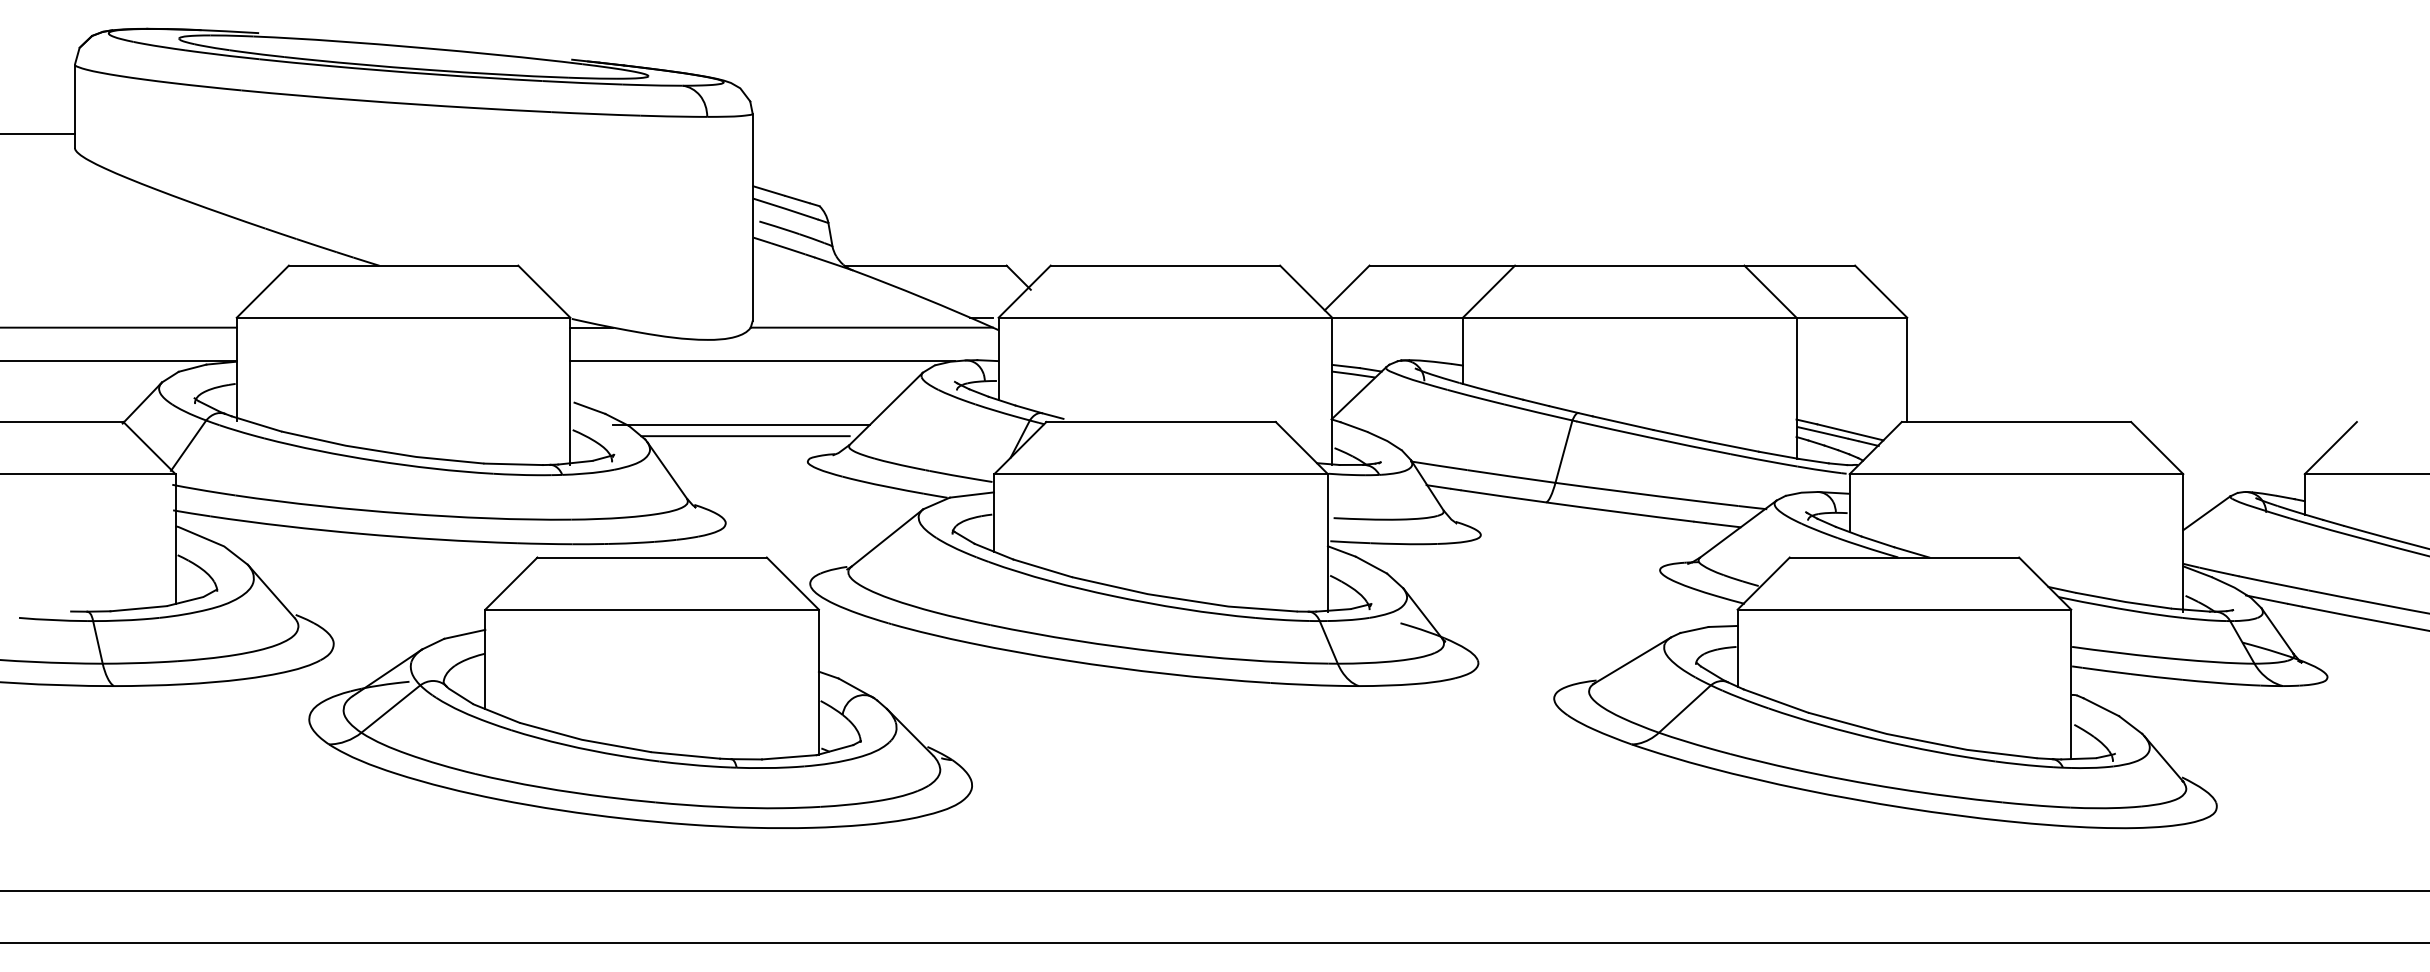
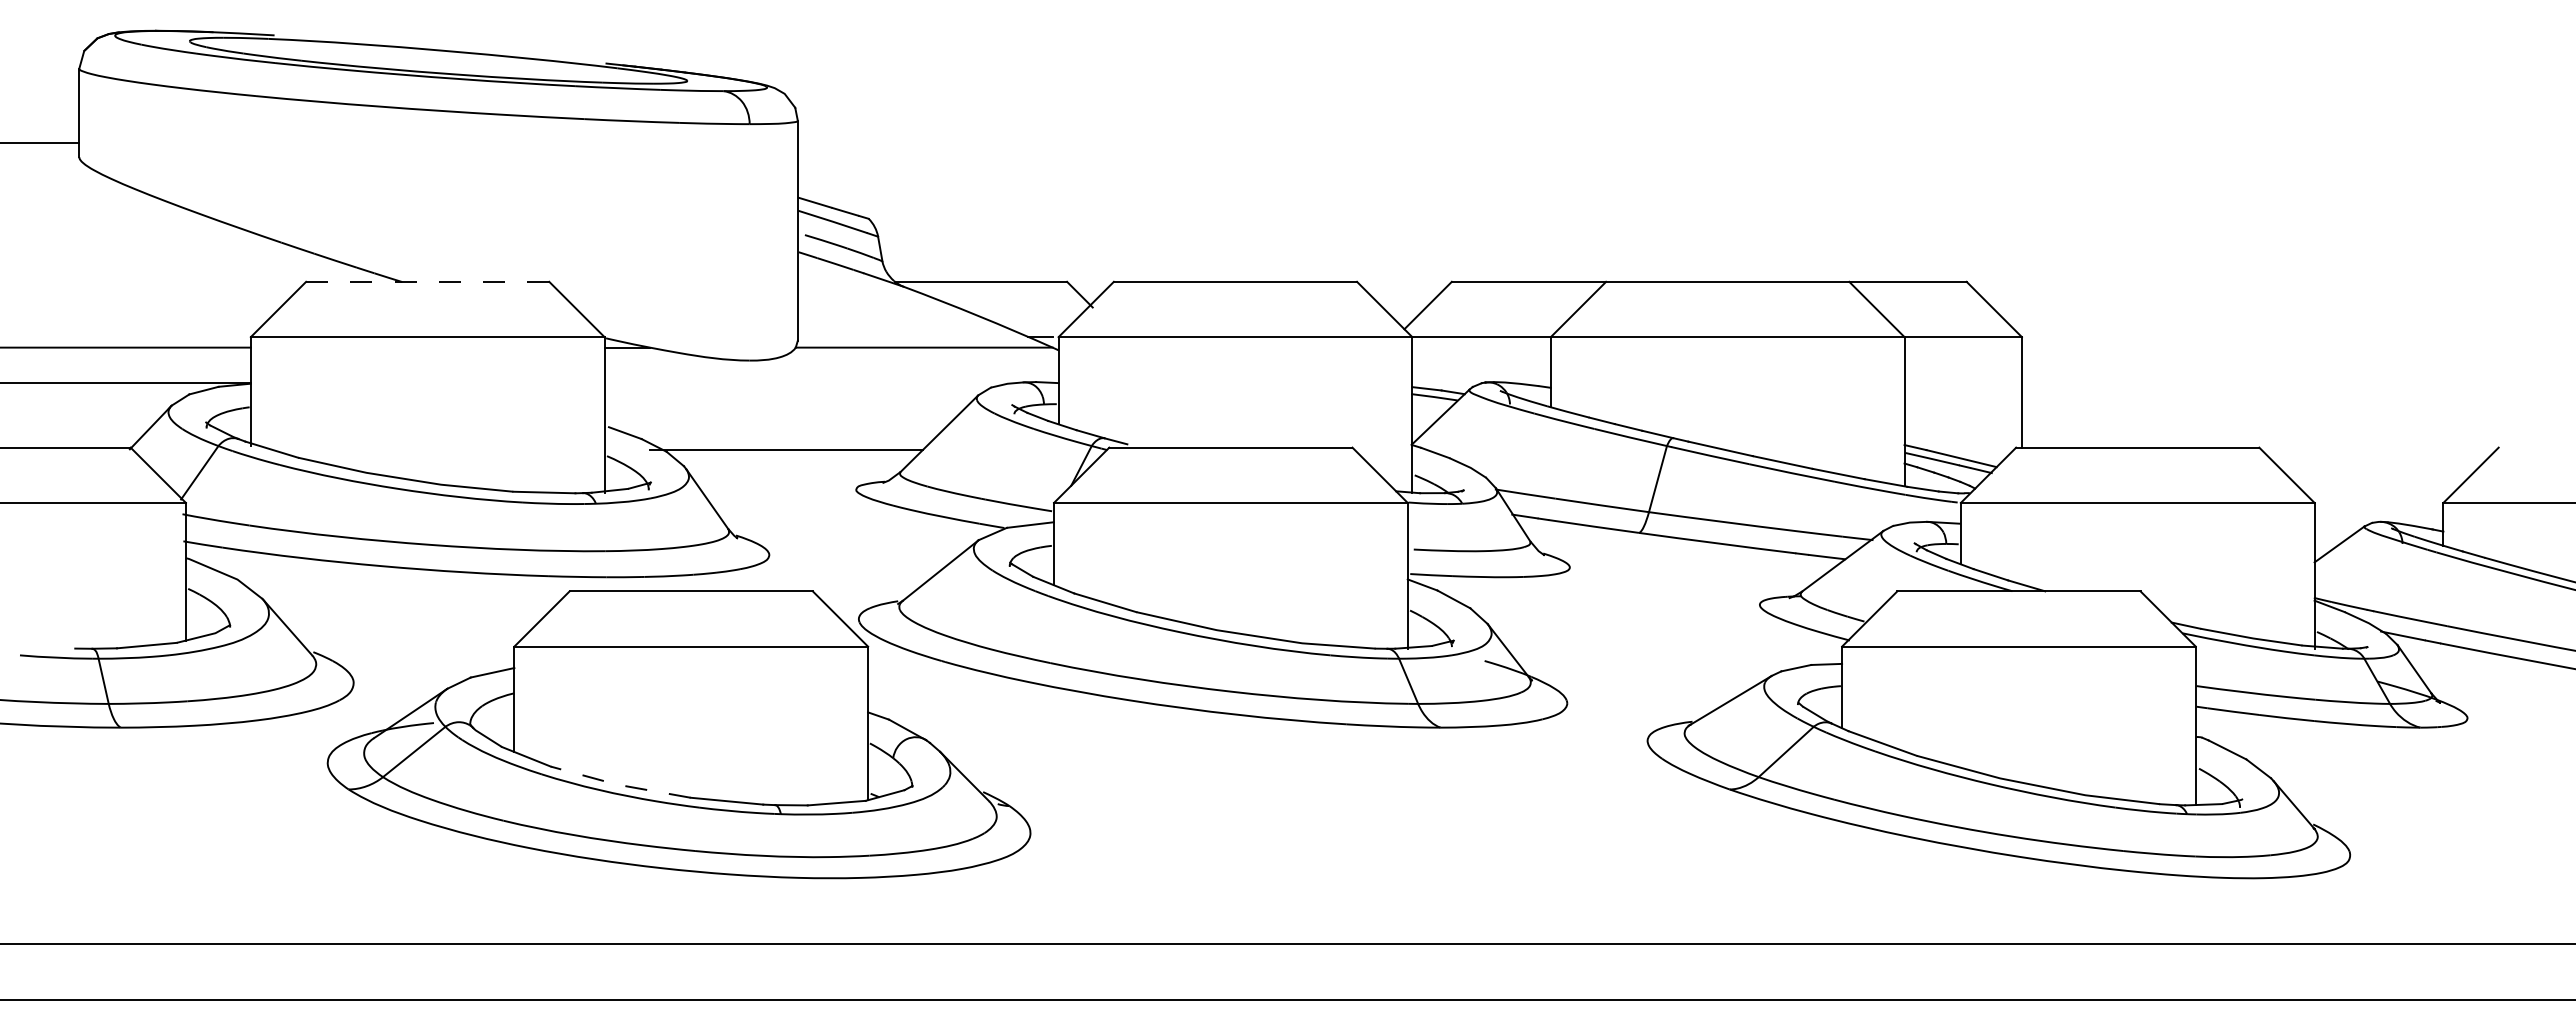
line: (403, 265) -> (427, 281), solid -> dashed
line: (762, 361) -> (808, 383), removed
line: (744, 436) -> (789, 462), removed
line: (583, 739) -> (618, 784), solid -> dashed

